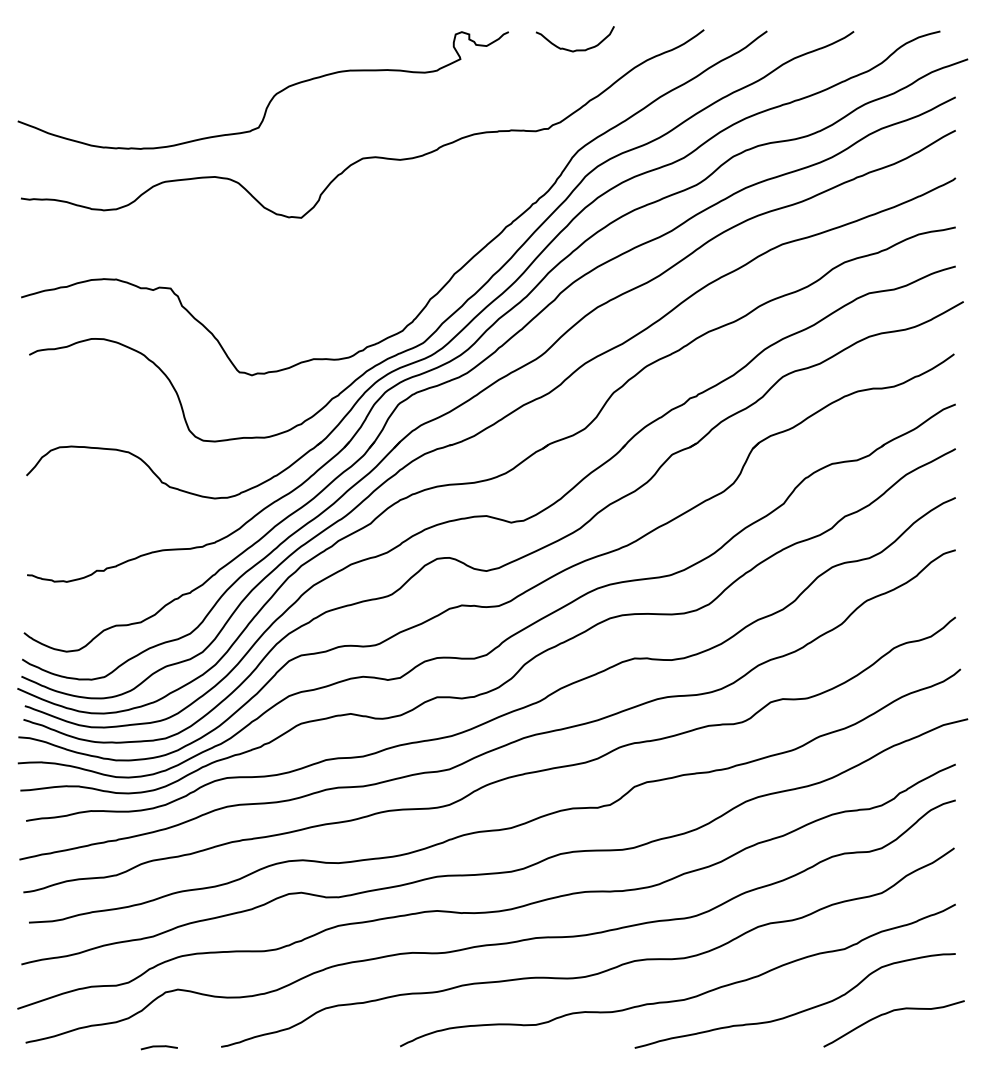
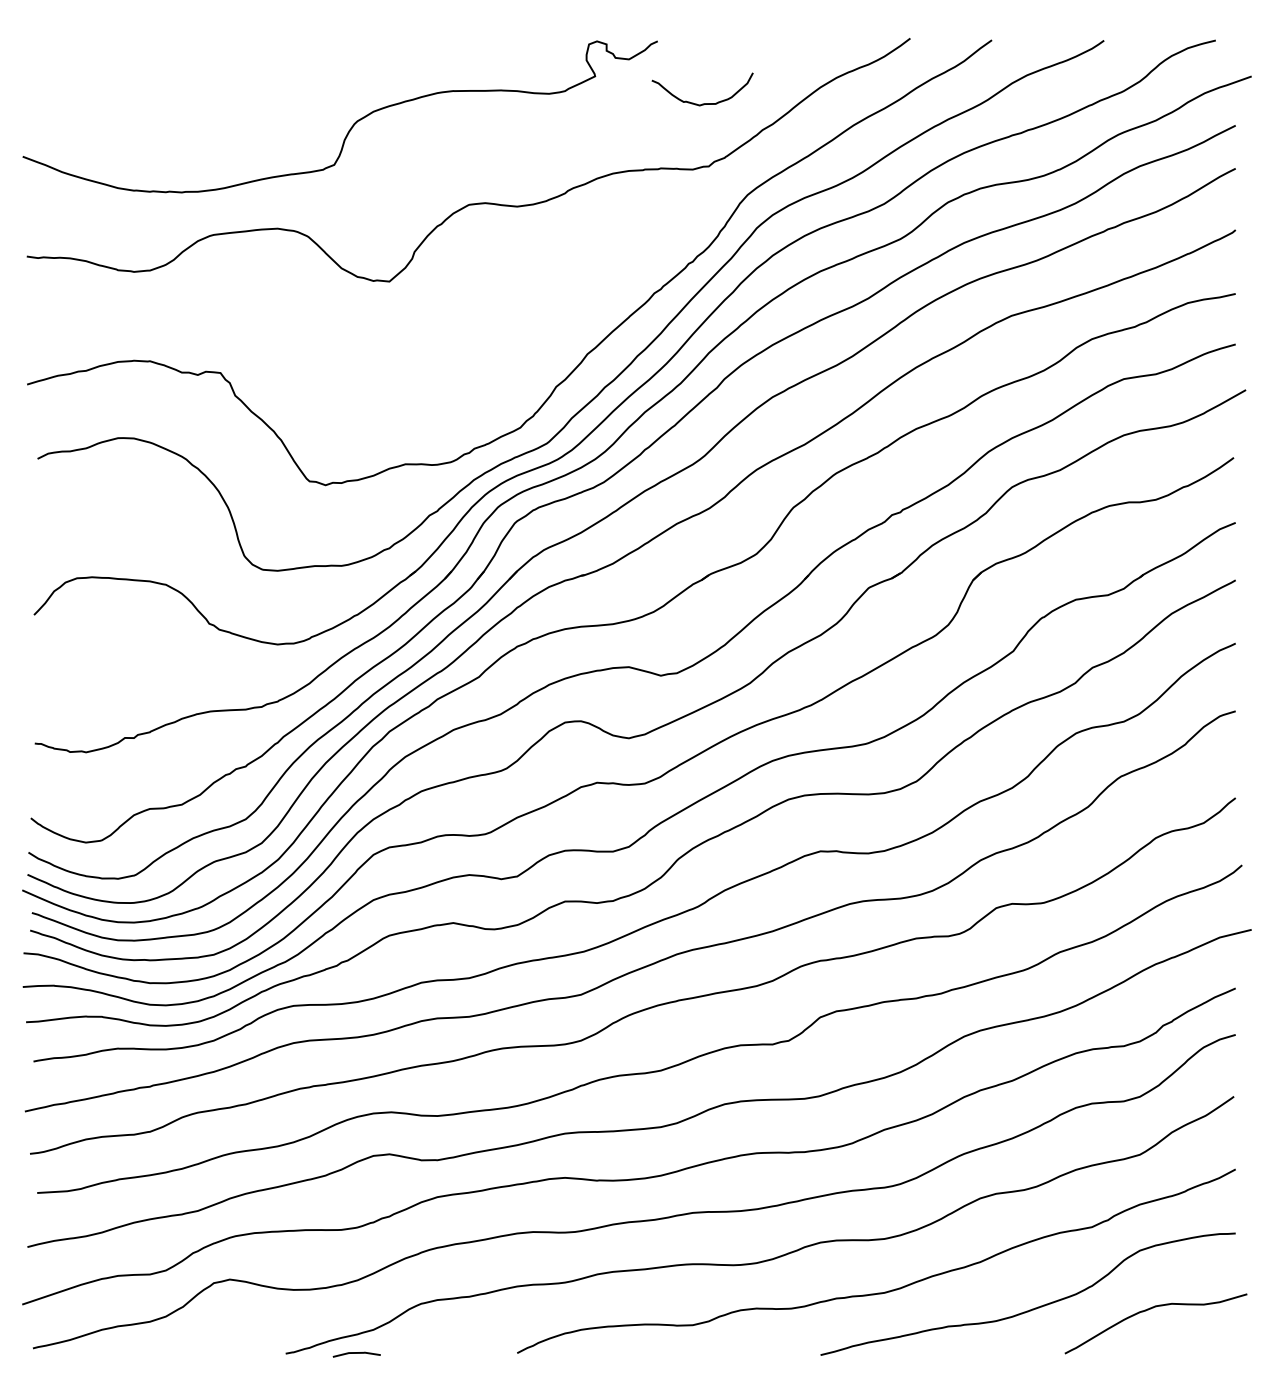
curve: (575, 50) -> (702, 103), moved
line: (159, 1046) -> (356, 1353), moved

